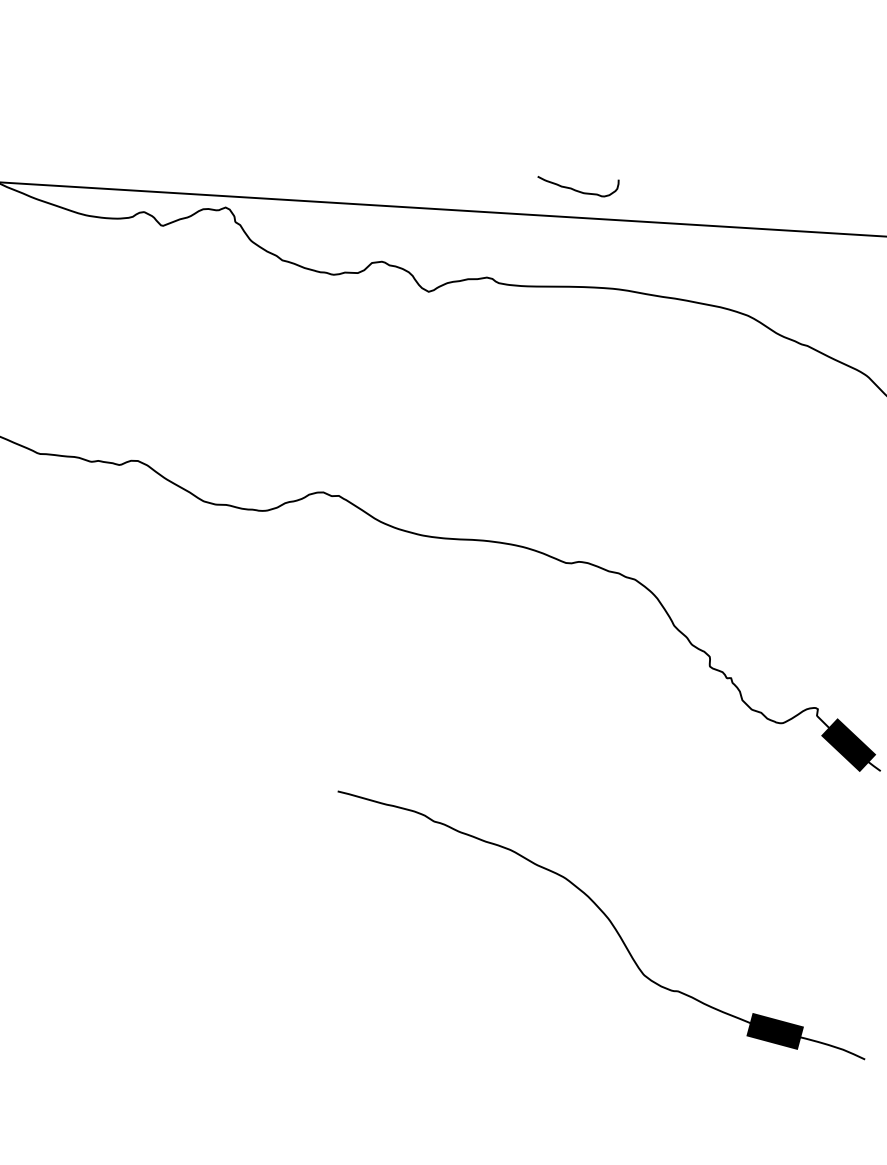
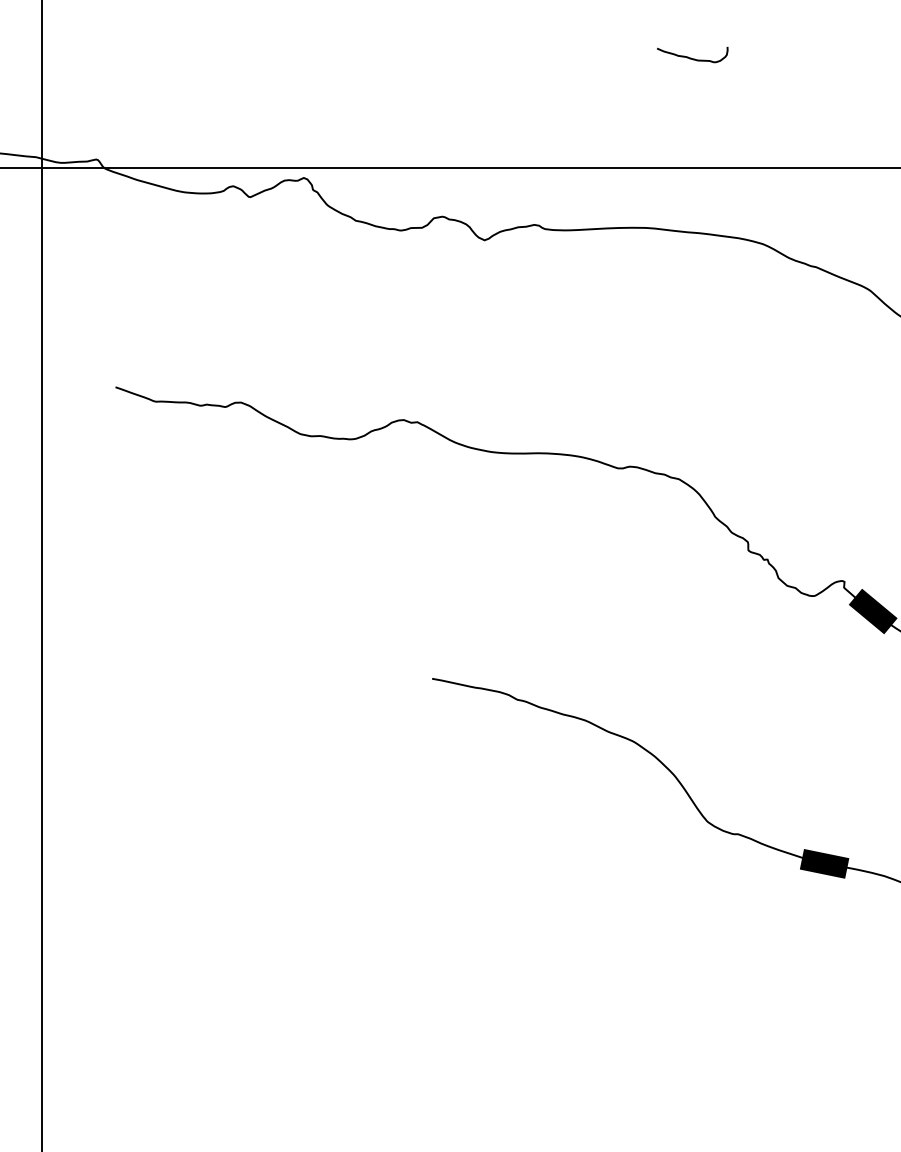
curve: (576, 189) -> (691, 57), moved

